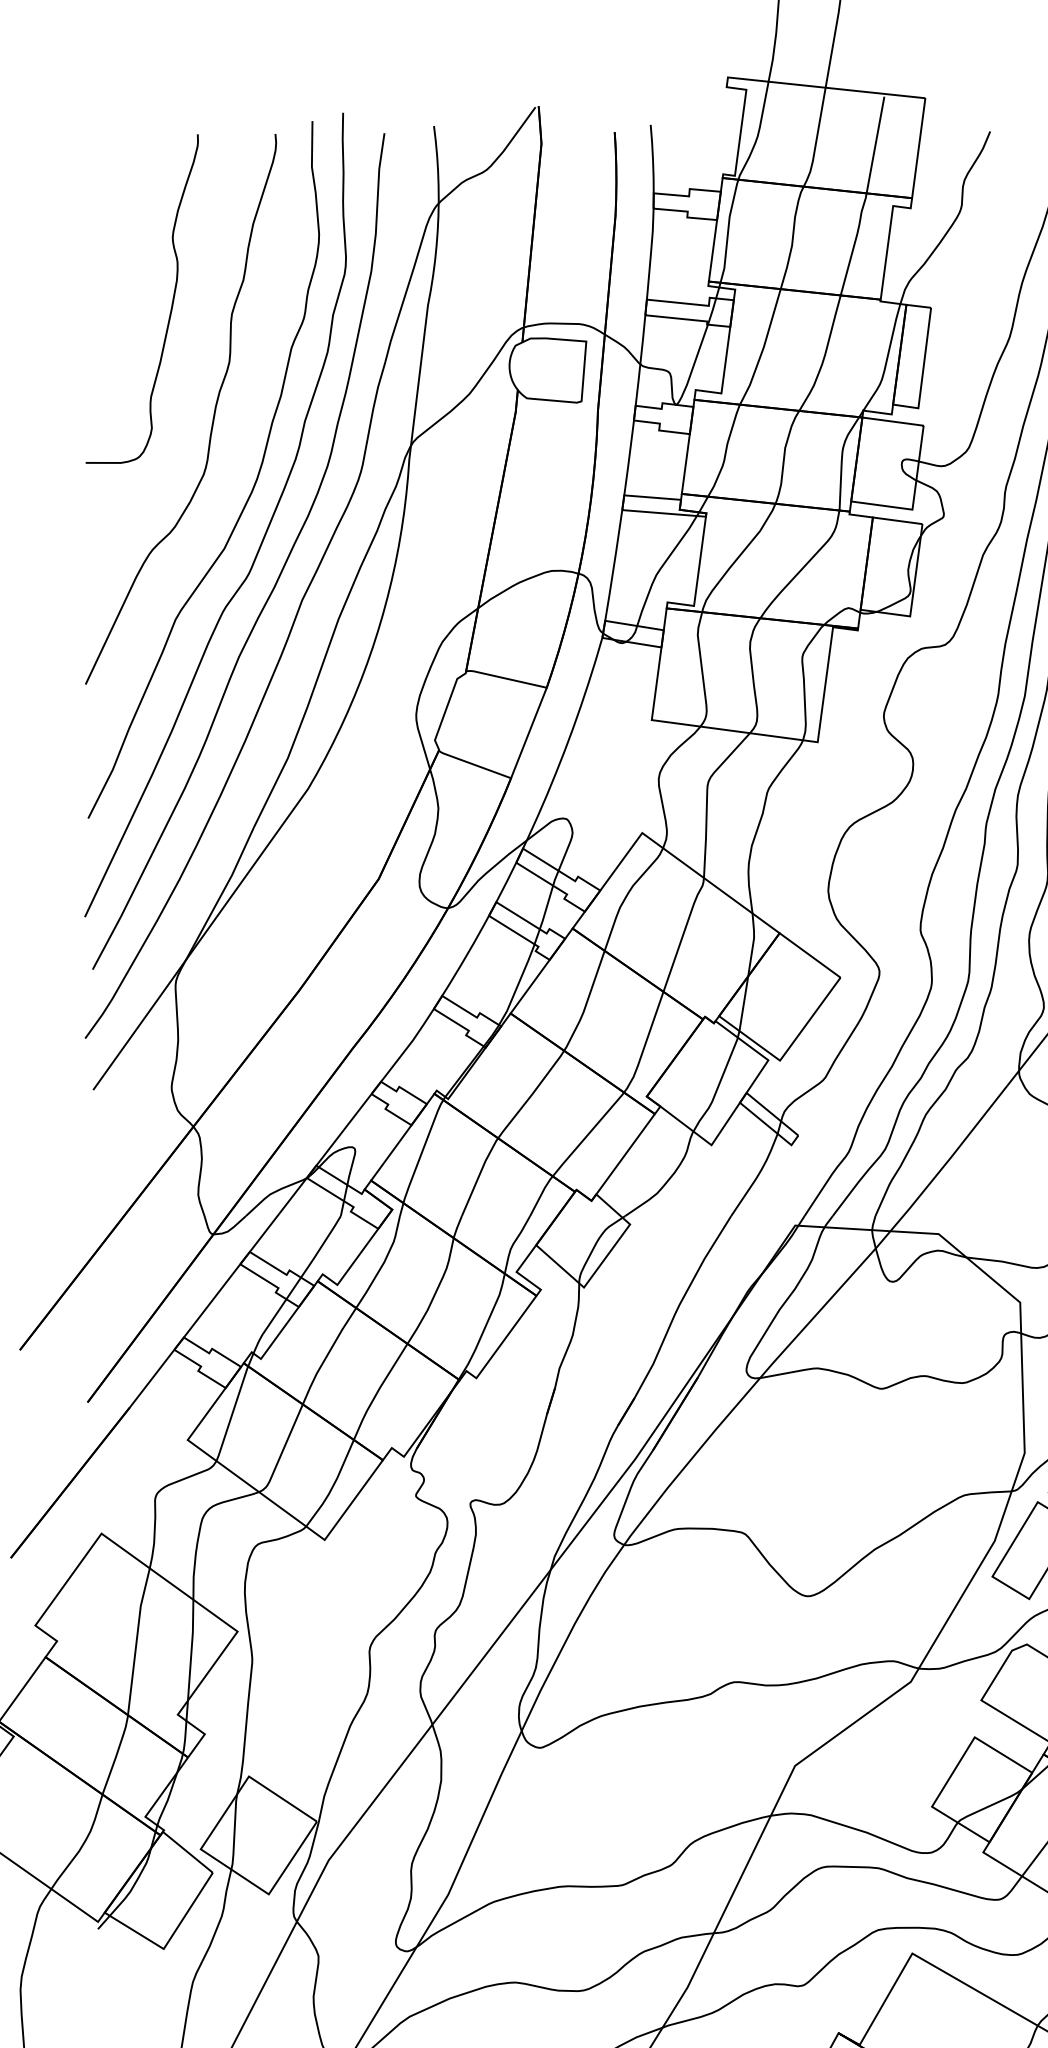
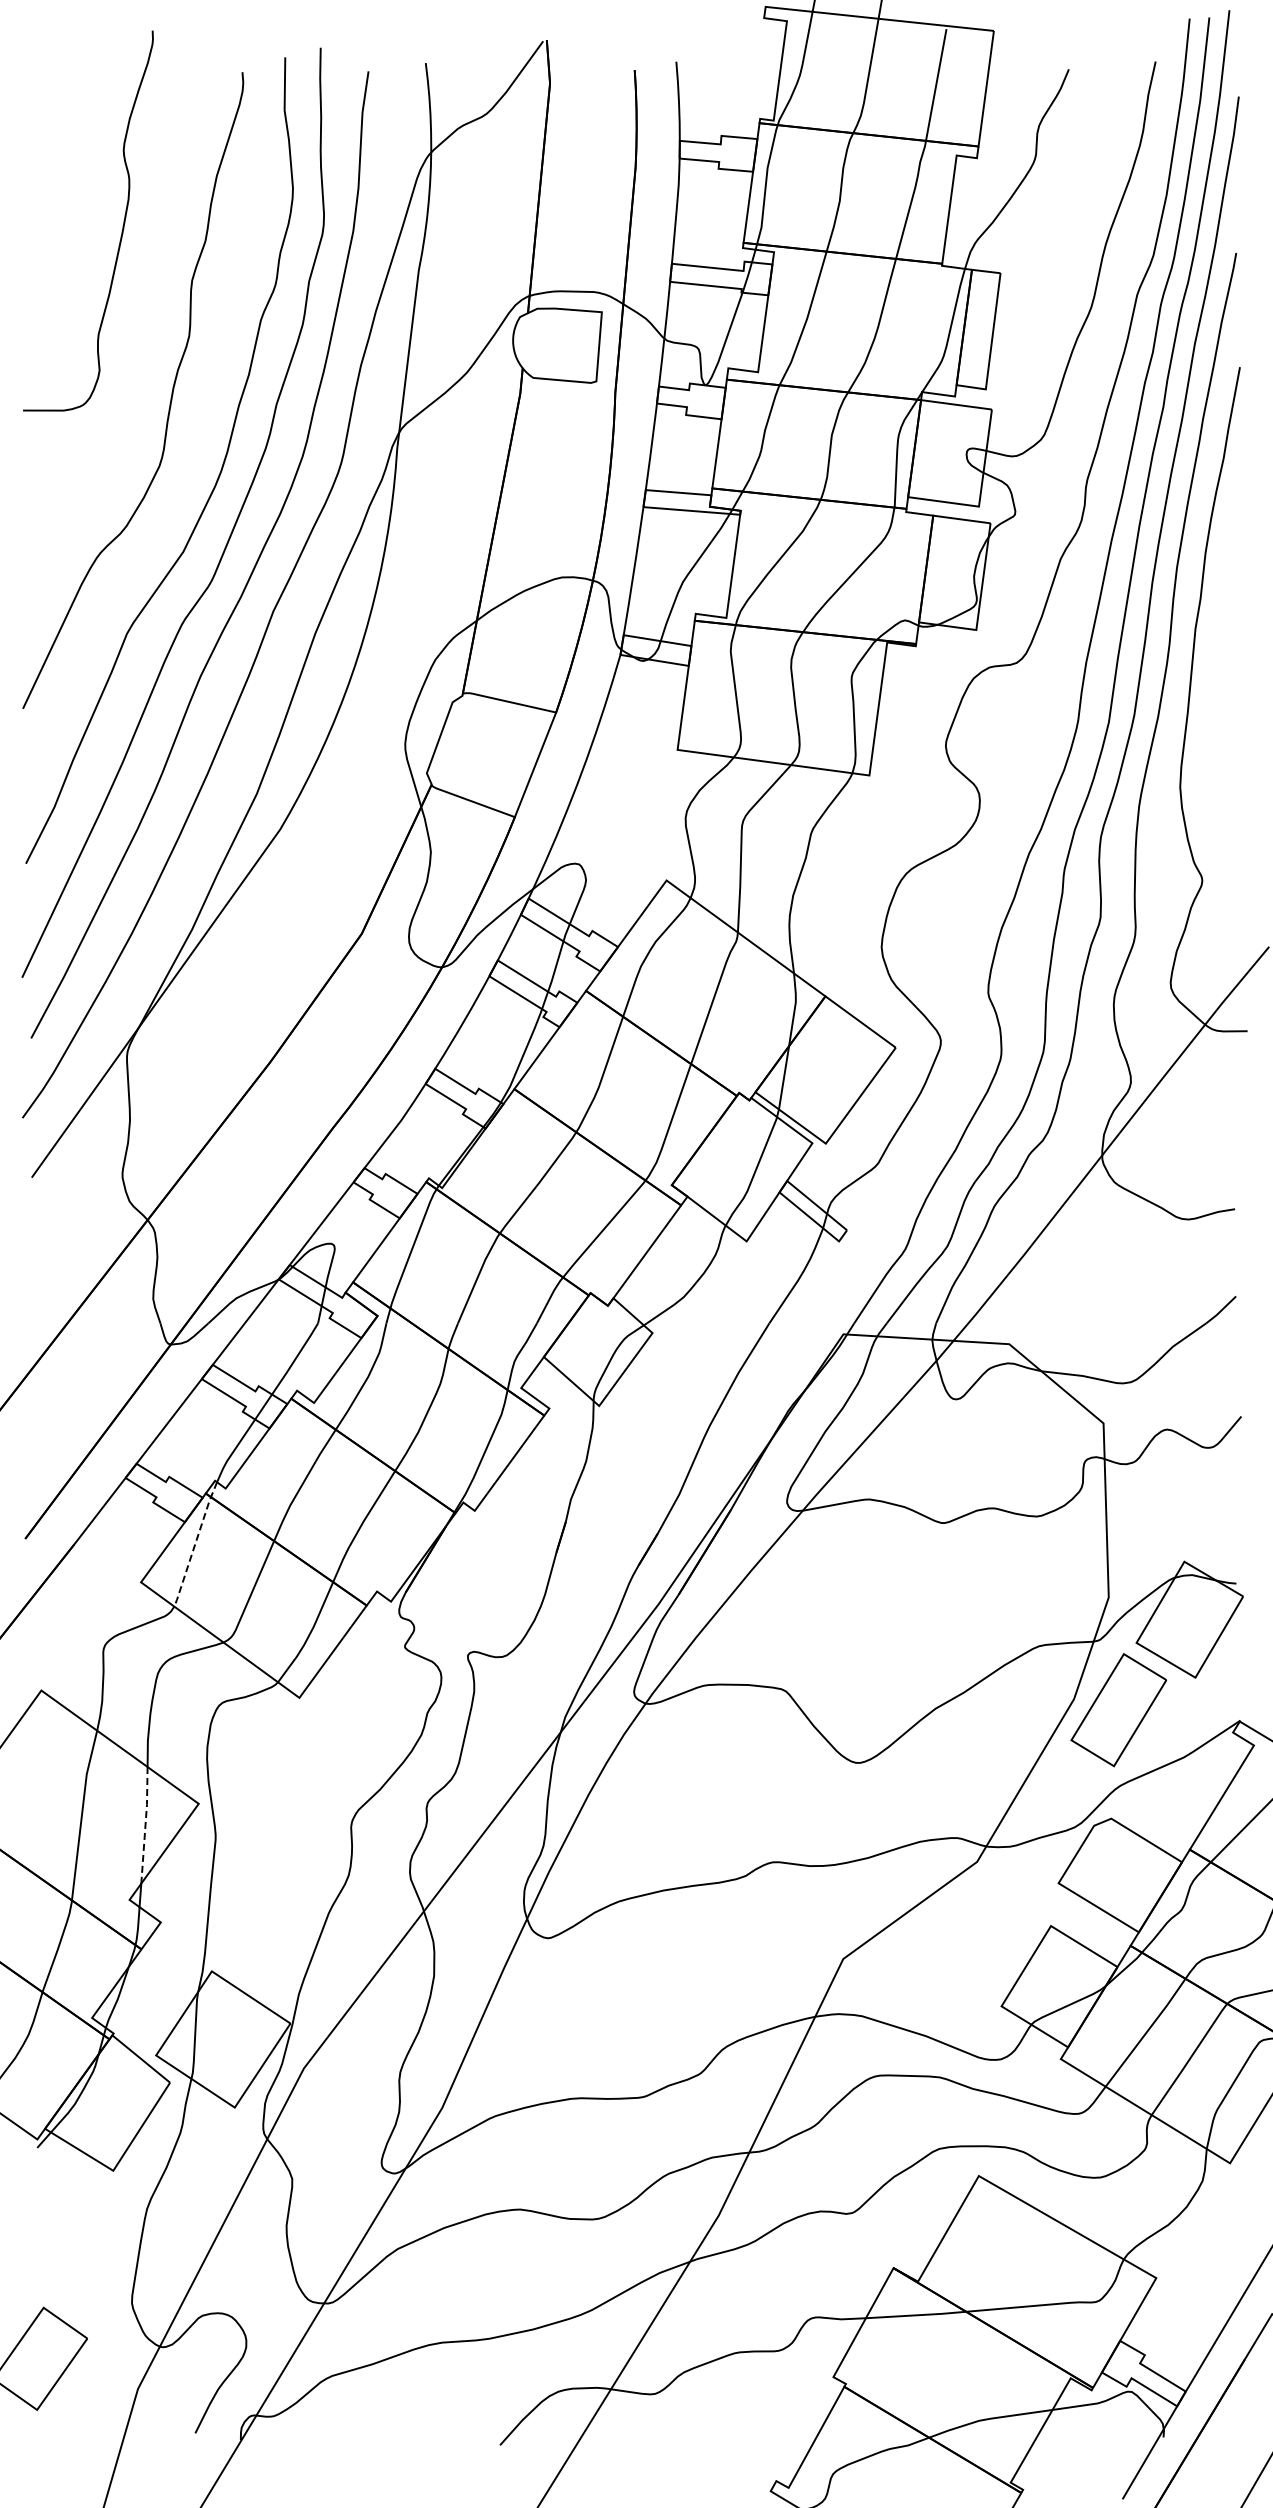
curve: (171, 303) -> (122, 226), moved
line: (233, 1408) -> (194, 1545), solid -> dashed
line: (191, 1650) -> (145, 1825), solid -> dashed

